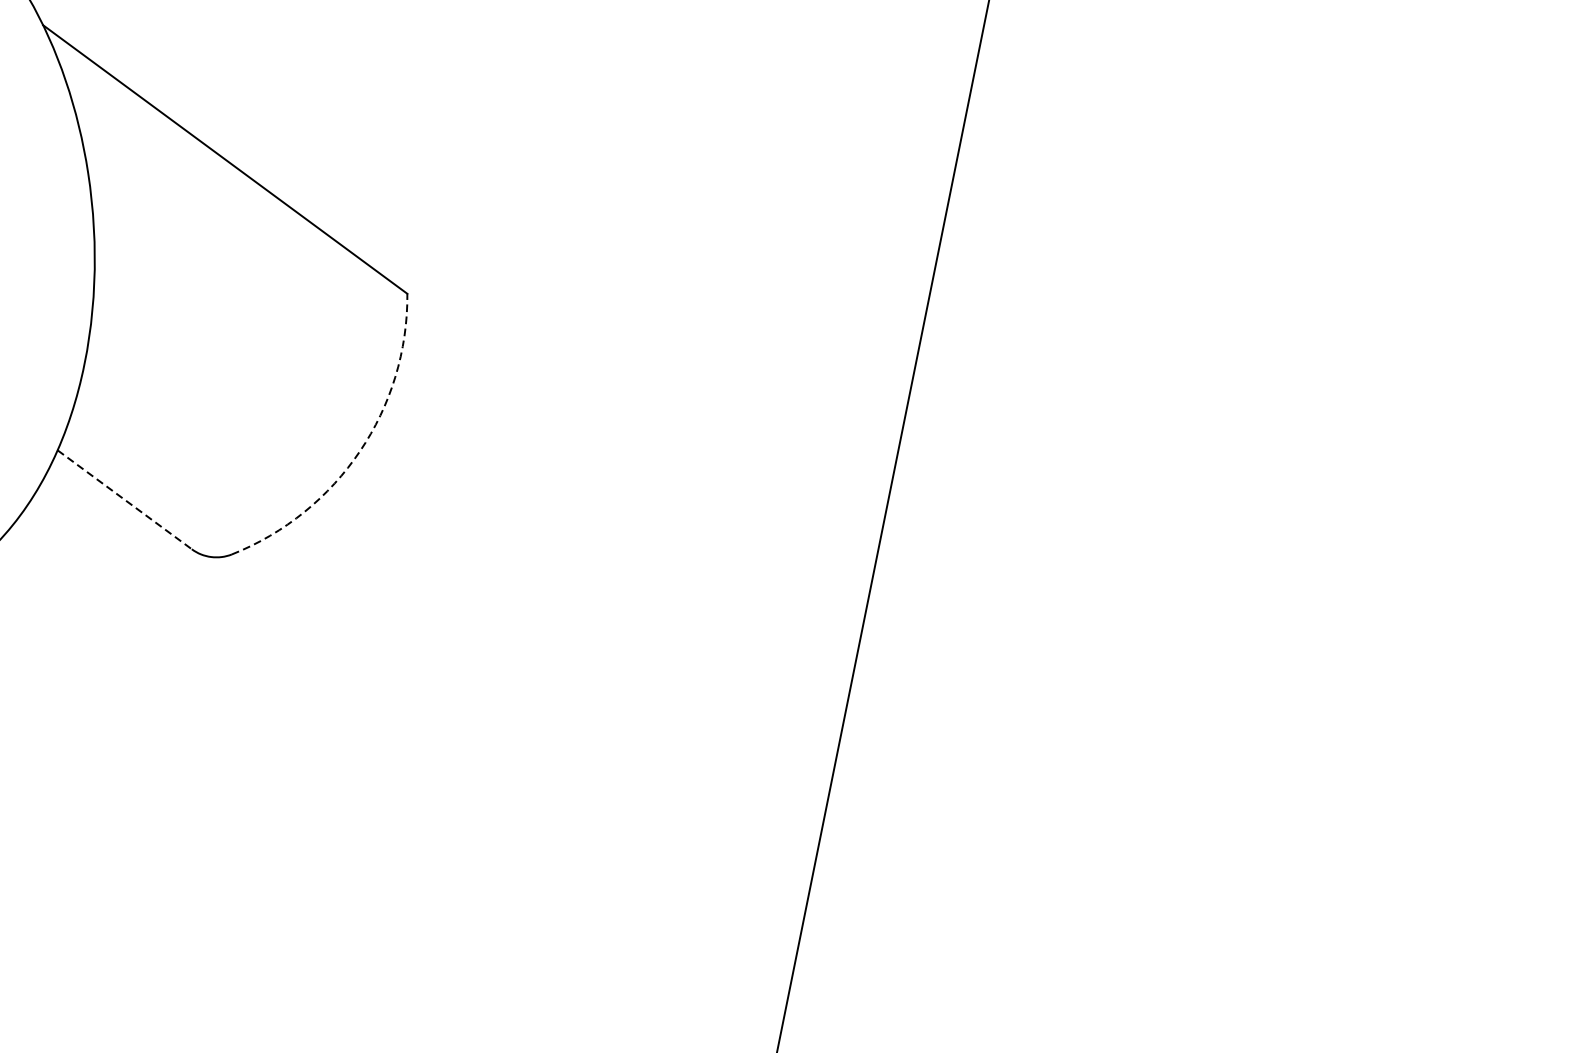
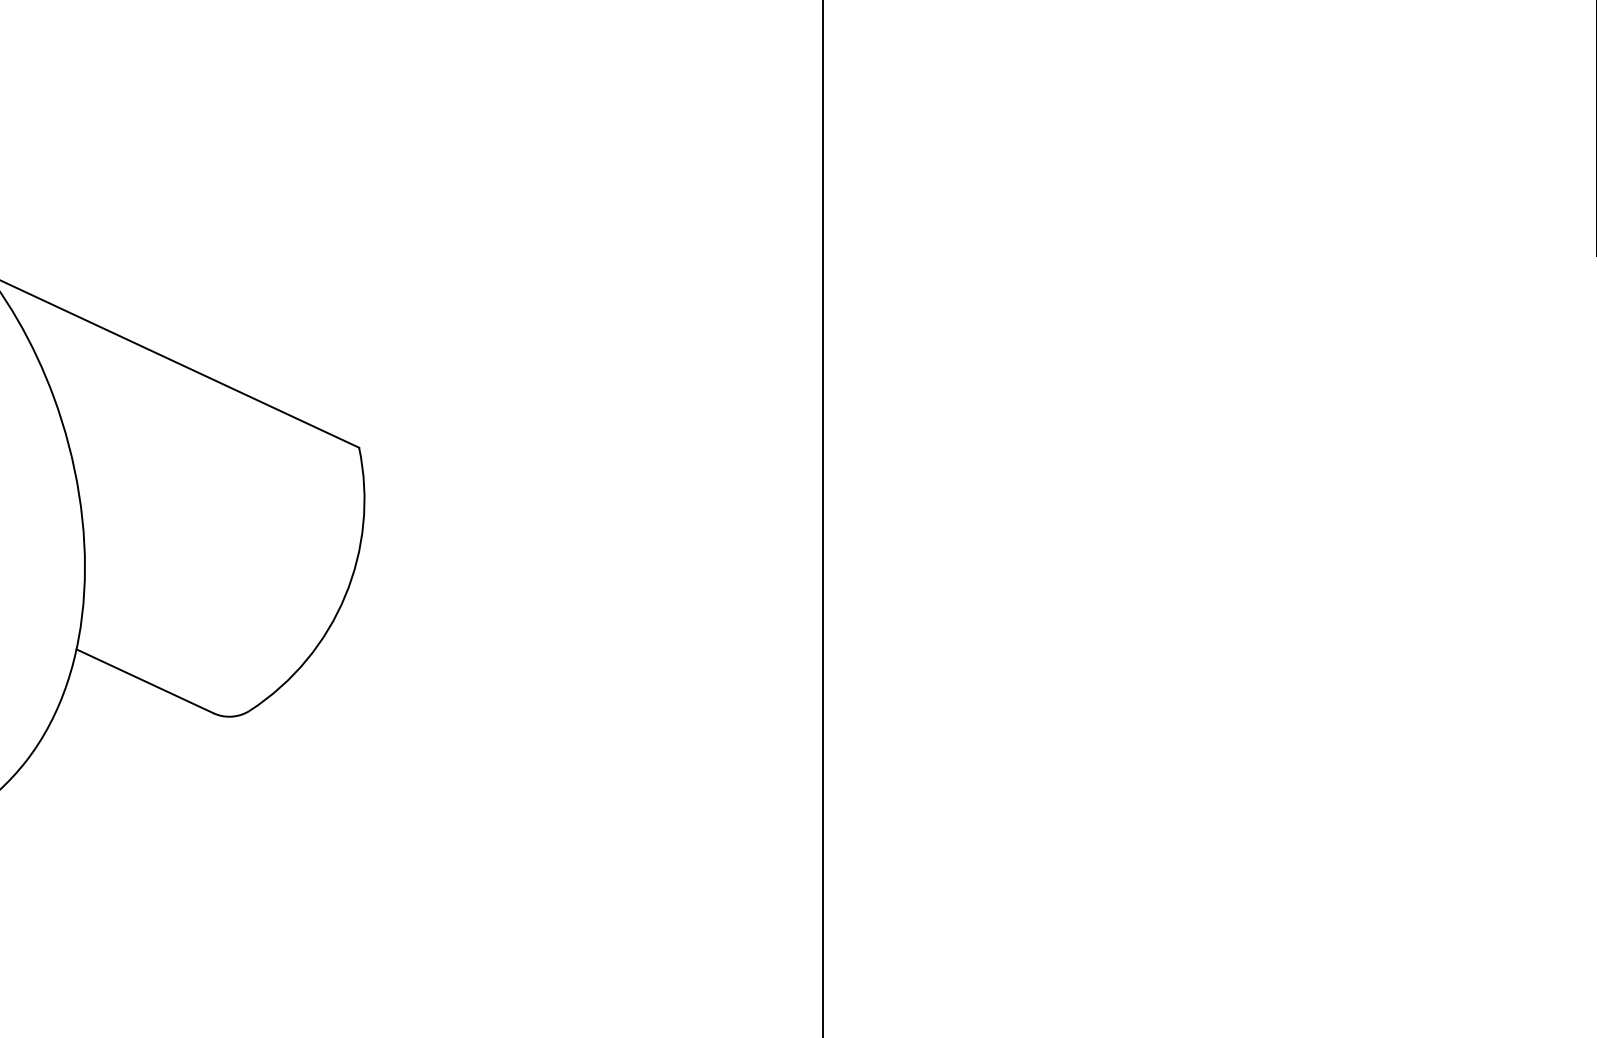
arc: (360, 451) -> (345, 596), dashed -> solid
line: (125, 500) -> (145, 681), dashed -> solid

